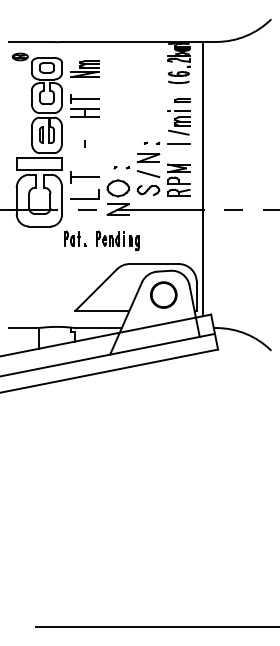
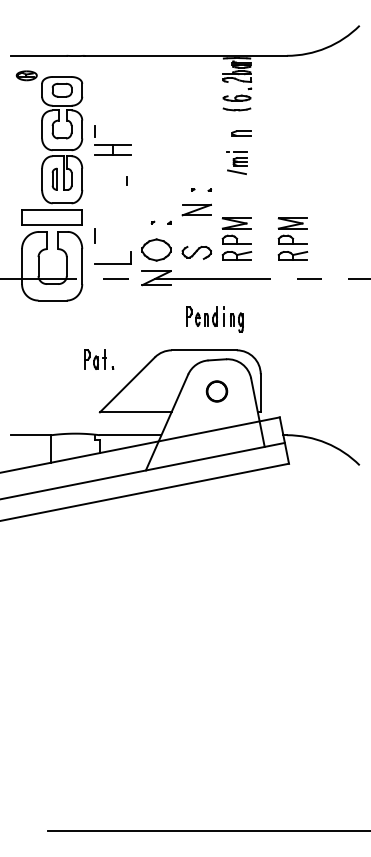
part: (84, 68) -> (112, 91), removed
line: (84, 99) -> (112, 131), removed
part: (178, 122) -> (236, 162), size x0.7
line: (84, 143) -> (126, 180), moved
line: (178, 144) -> (236, 191), removed
line: (148, 174) -> (196, 231), removed
line: (84, 177) -> (112, 235), removed
line: (202, 178) -> (268, 237), removed
part: (220, 179) -> (292, 238), added
part: (75, 238) -> (99, 359), moved
part: (117, 240) -> (214, 319), moved
circle: (163, 295) -> (216, 391), size x0.6

